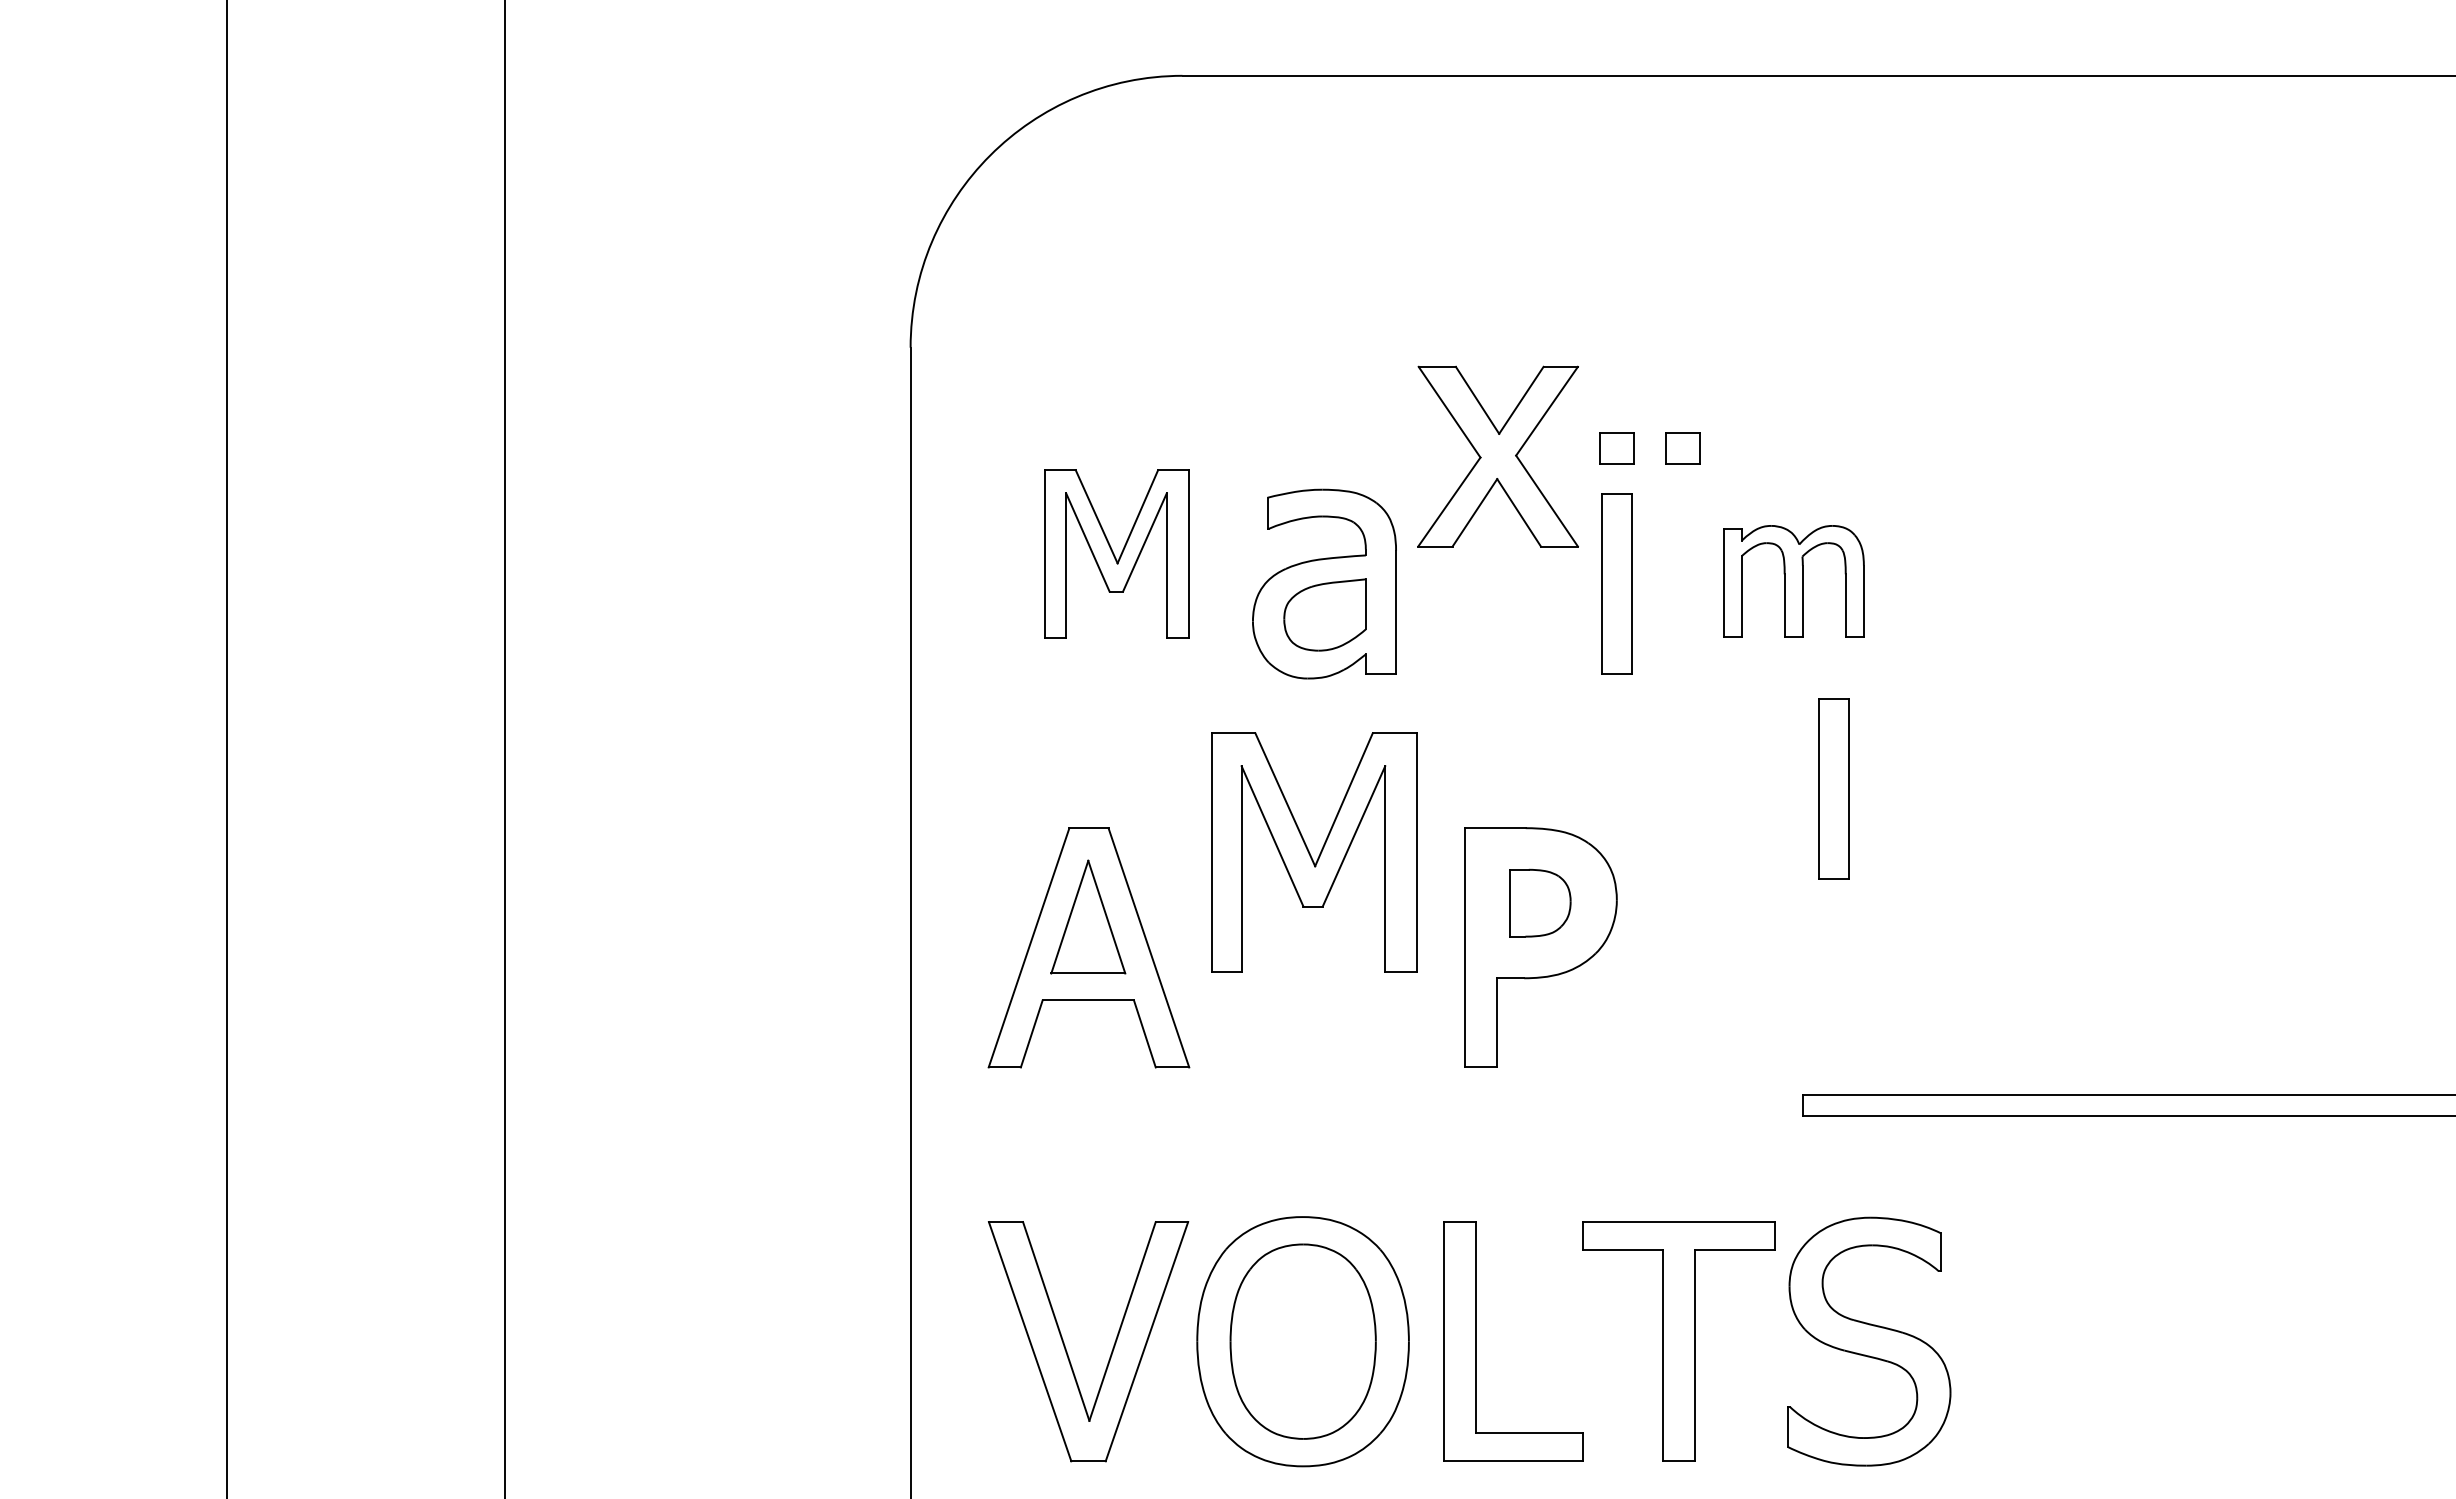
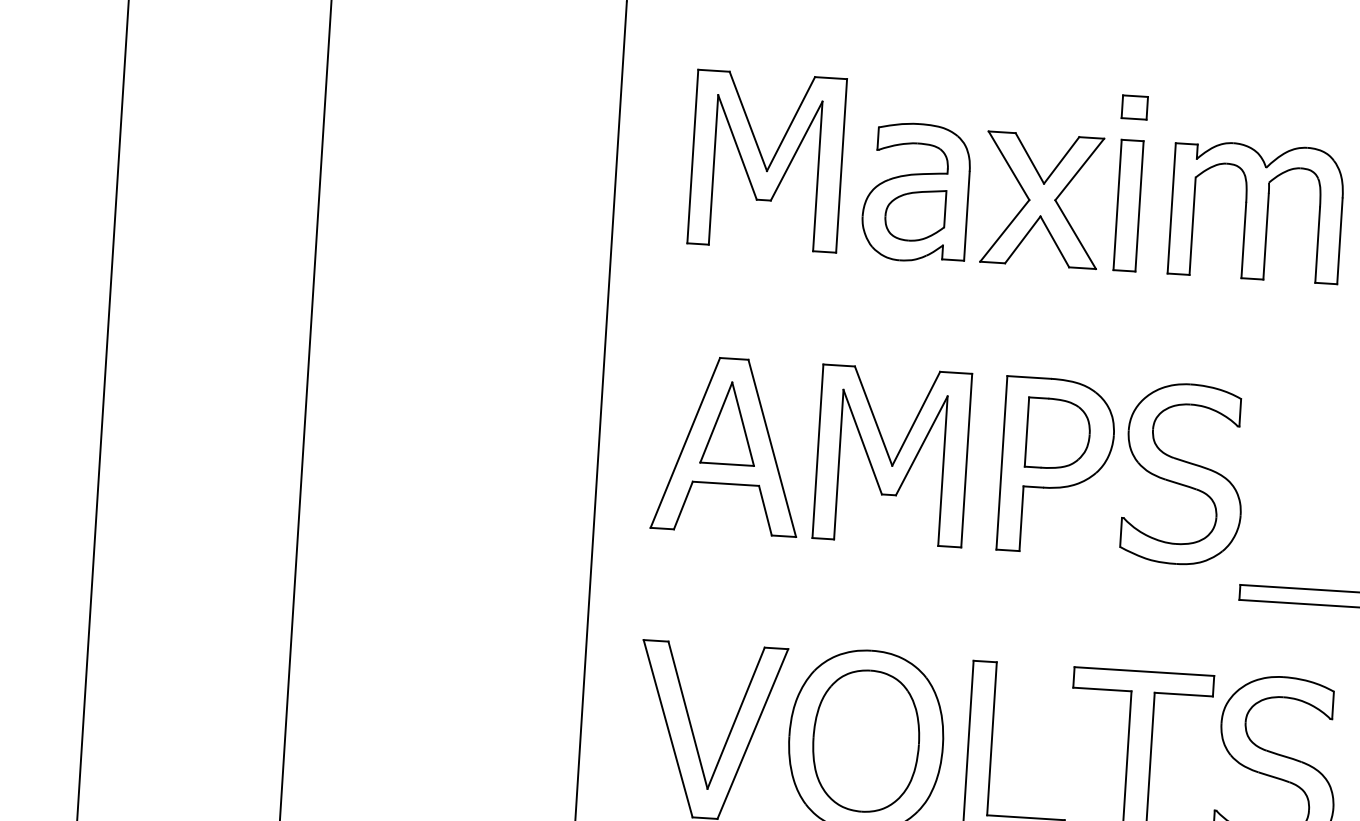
part: (1682, 448) -> (1182, 110), removed
part: (1497, 456) -> (1041, 200), moved
part: (1117, 553) -> (767, 160), size x1.43
part: (1793, 581) -> (1256, 212), size x1.67
part: (1833, 788) -> (1276, 364), removed
part: (1314, 852) -> (892, 455), moved
part: (1540, 902) -> (1058, 433), size x1.43
part: (1716, 947) -> (1184, 474), added

